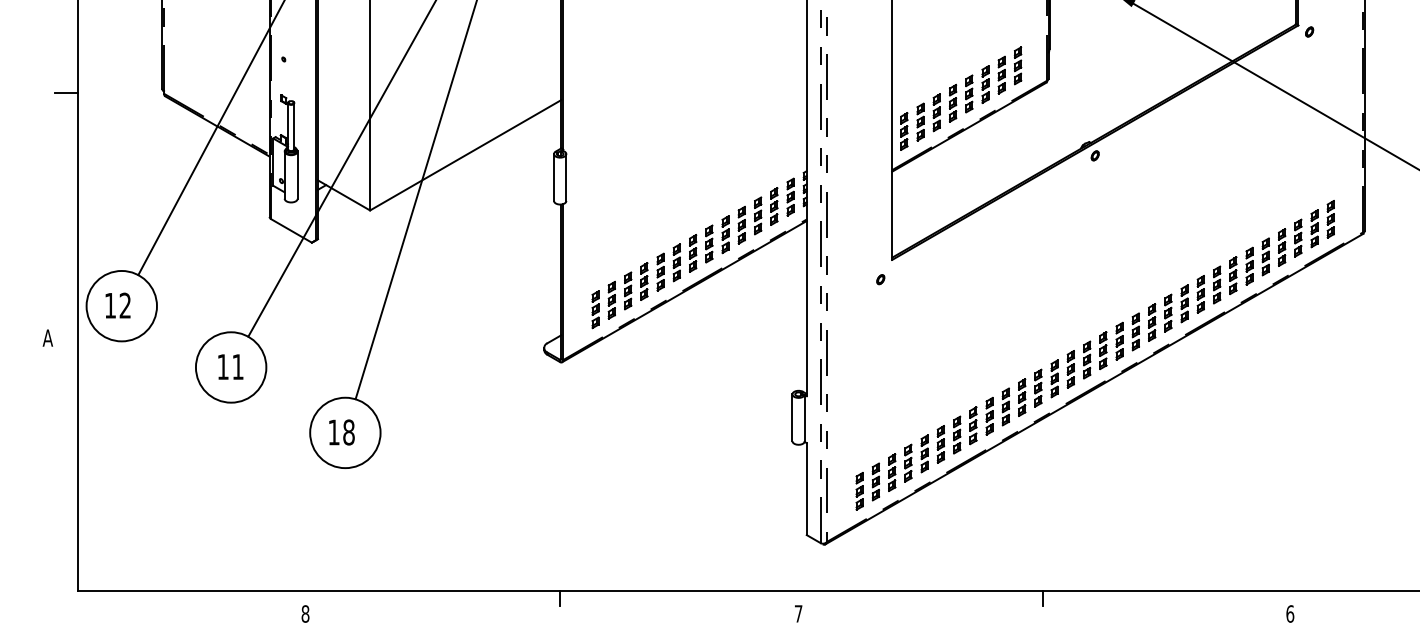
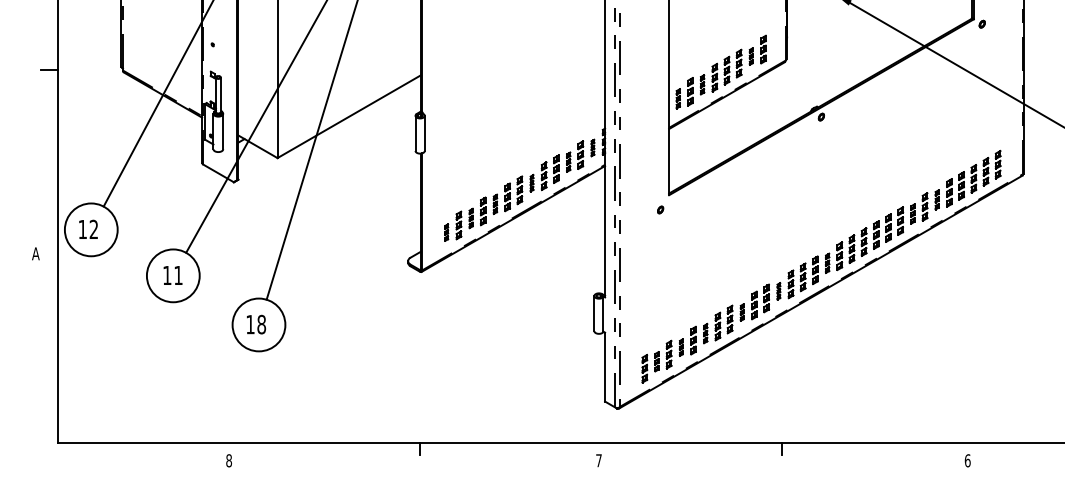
part: (1001, 74) -> (751, 56), size x0.6
part: (936, 112) -> (702, 84), size x0.7
part: (904, 131) -> (678, 98), size x0.7
part: (790, 196) -> (592, 147), size x0.6
part: (758, 215) -> (568, 161), size x0.7
part: (709, 243) -> (532, 182), size x0.6
part: (1249, 265) -> (937, 199), size x0.7
part: (660, 271) -> (495, 203), size x0.7
part: (1217, 284) -> (913, 213), size x0.7
part: (628, 290) -> (471, 218), size x0.7
part: (595, 309) -> (446, 232), size x0.6
part: (1103, 350) -> (827, 263), size x0.7
part: (1038, 387) -> (778, 290), size x0.6
part: (989, 416) -> (742, 312), size x0.6
part: (940, 444) -> (705, 333), size x0.7
part: (908, 462) -> (681, 347), size x0.6
part: (875, 481) -> (656, 361), size x0.7

